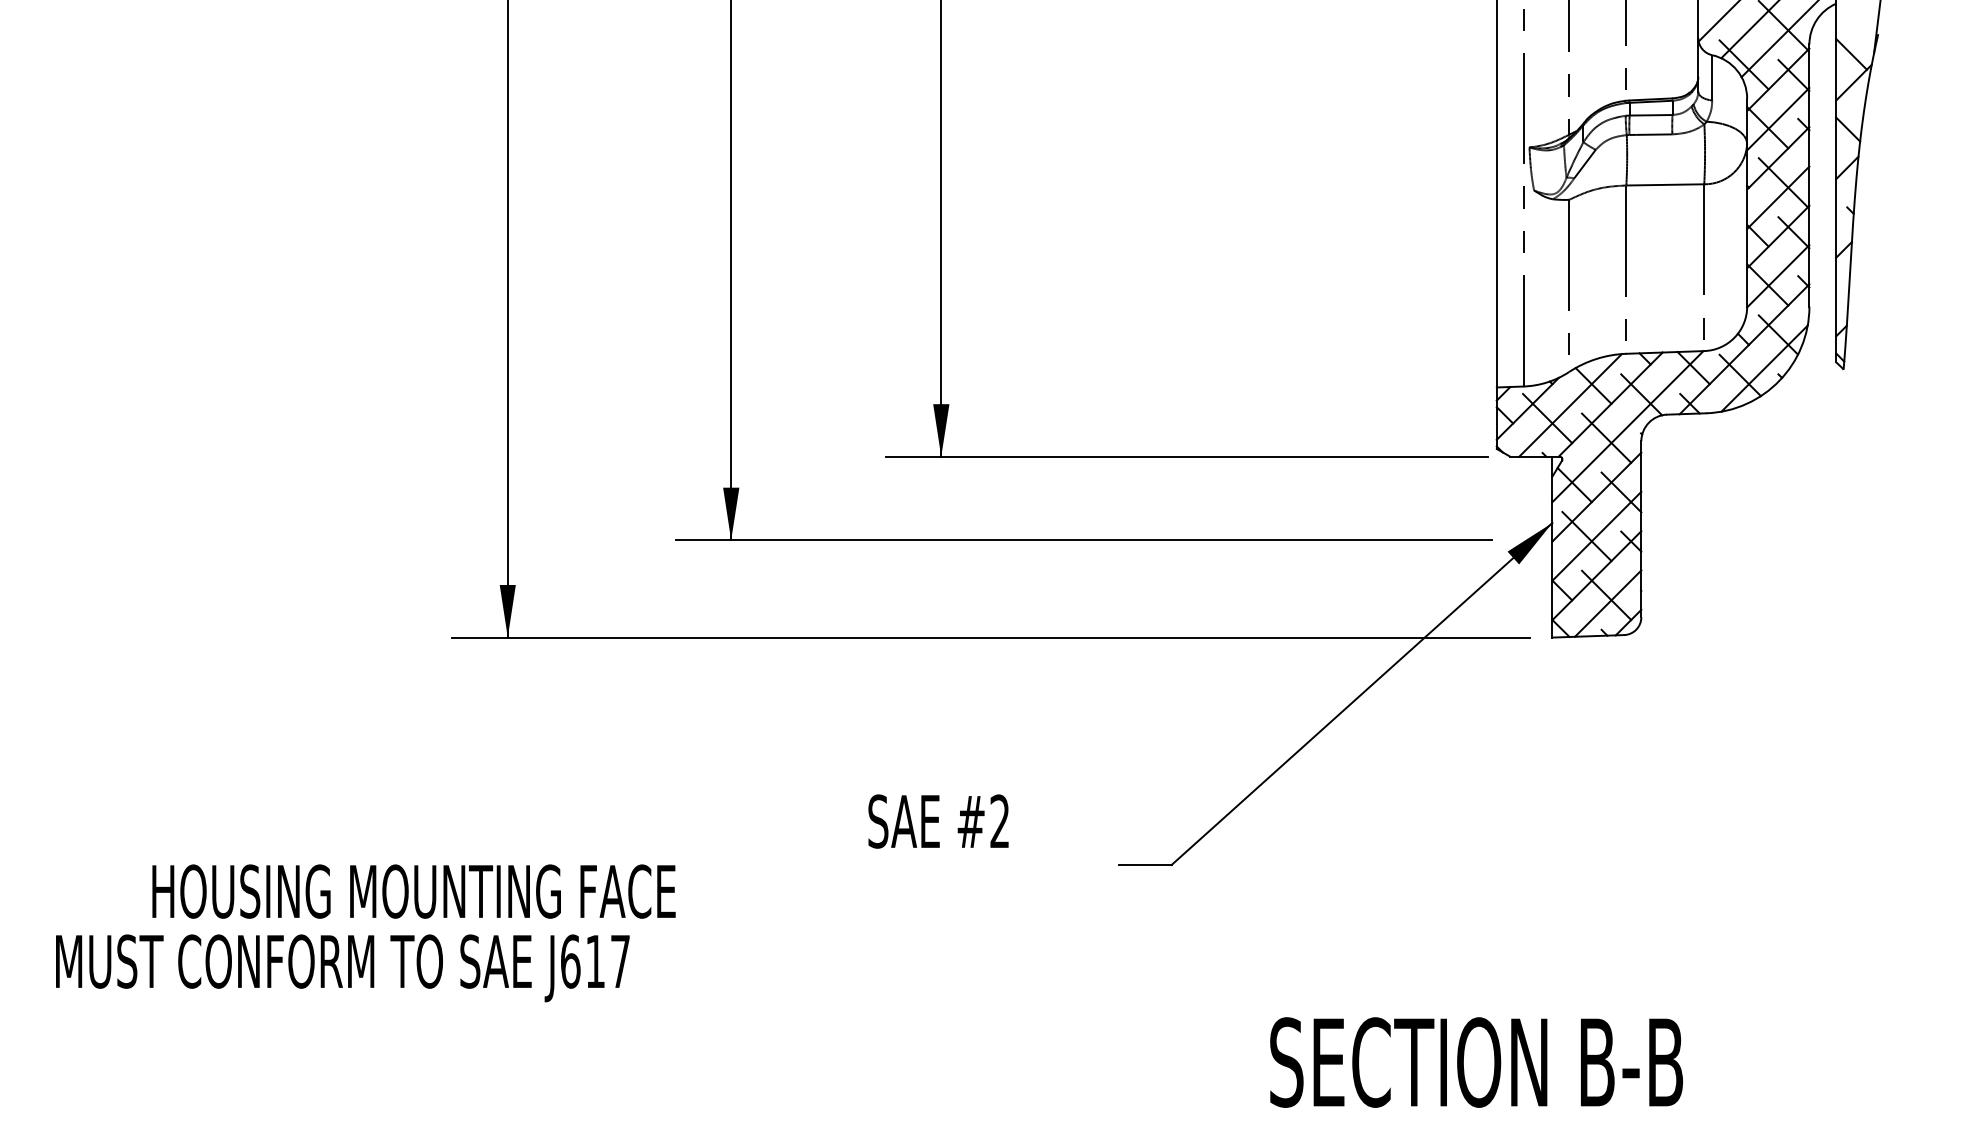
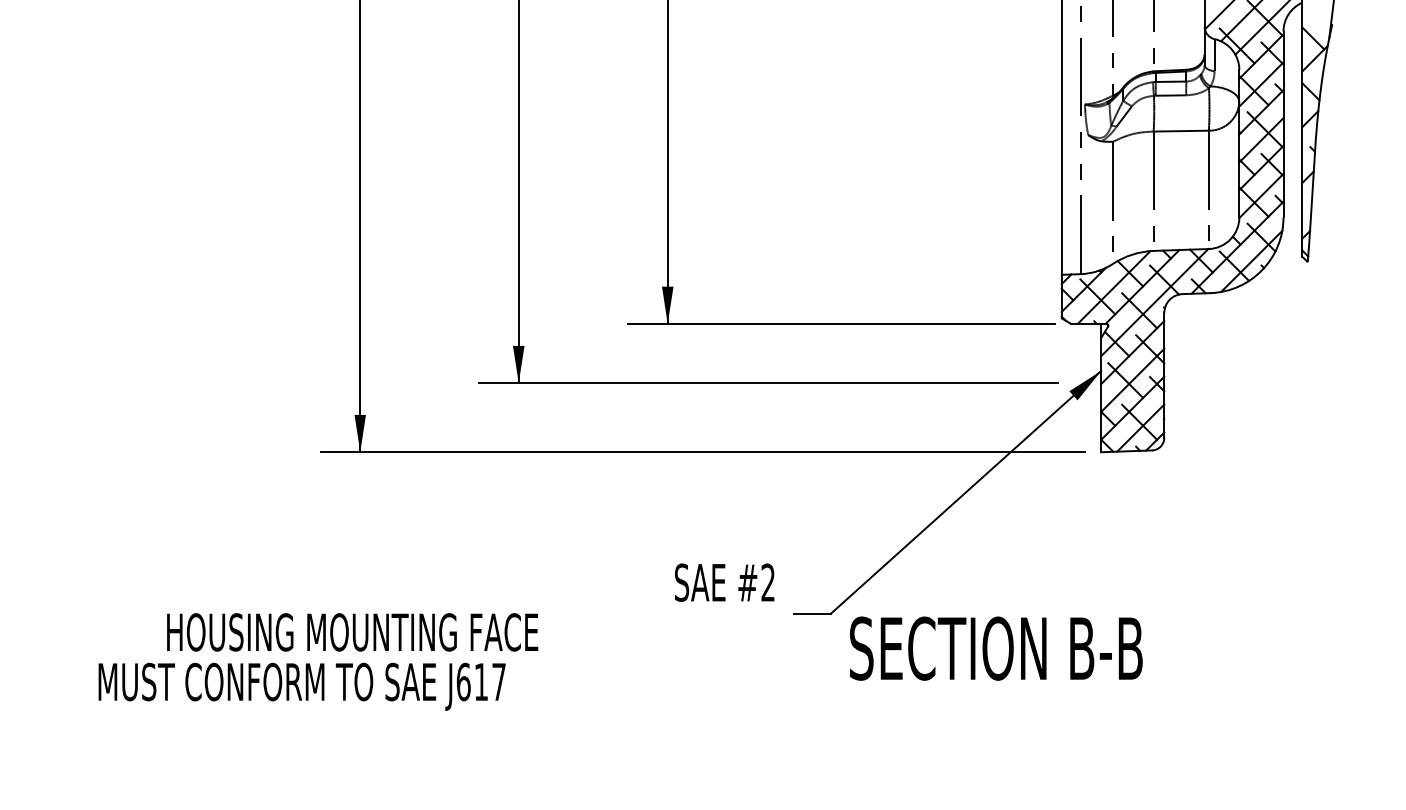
text: (532, 898) -> (436, 637), moved
text: (1476, 1062) -> (996, 648), moved

